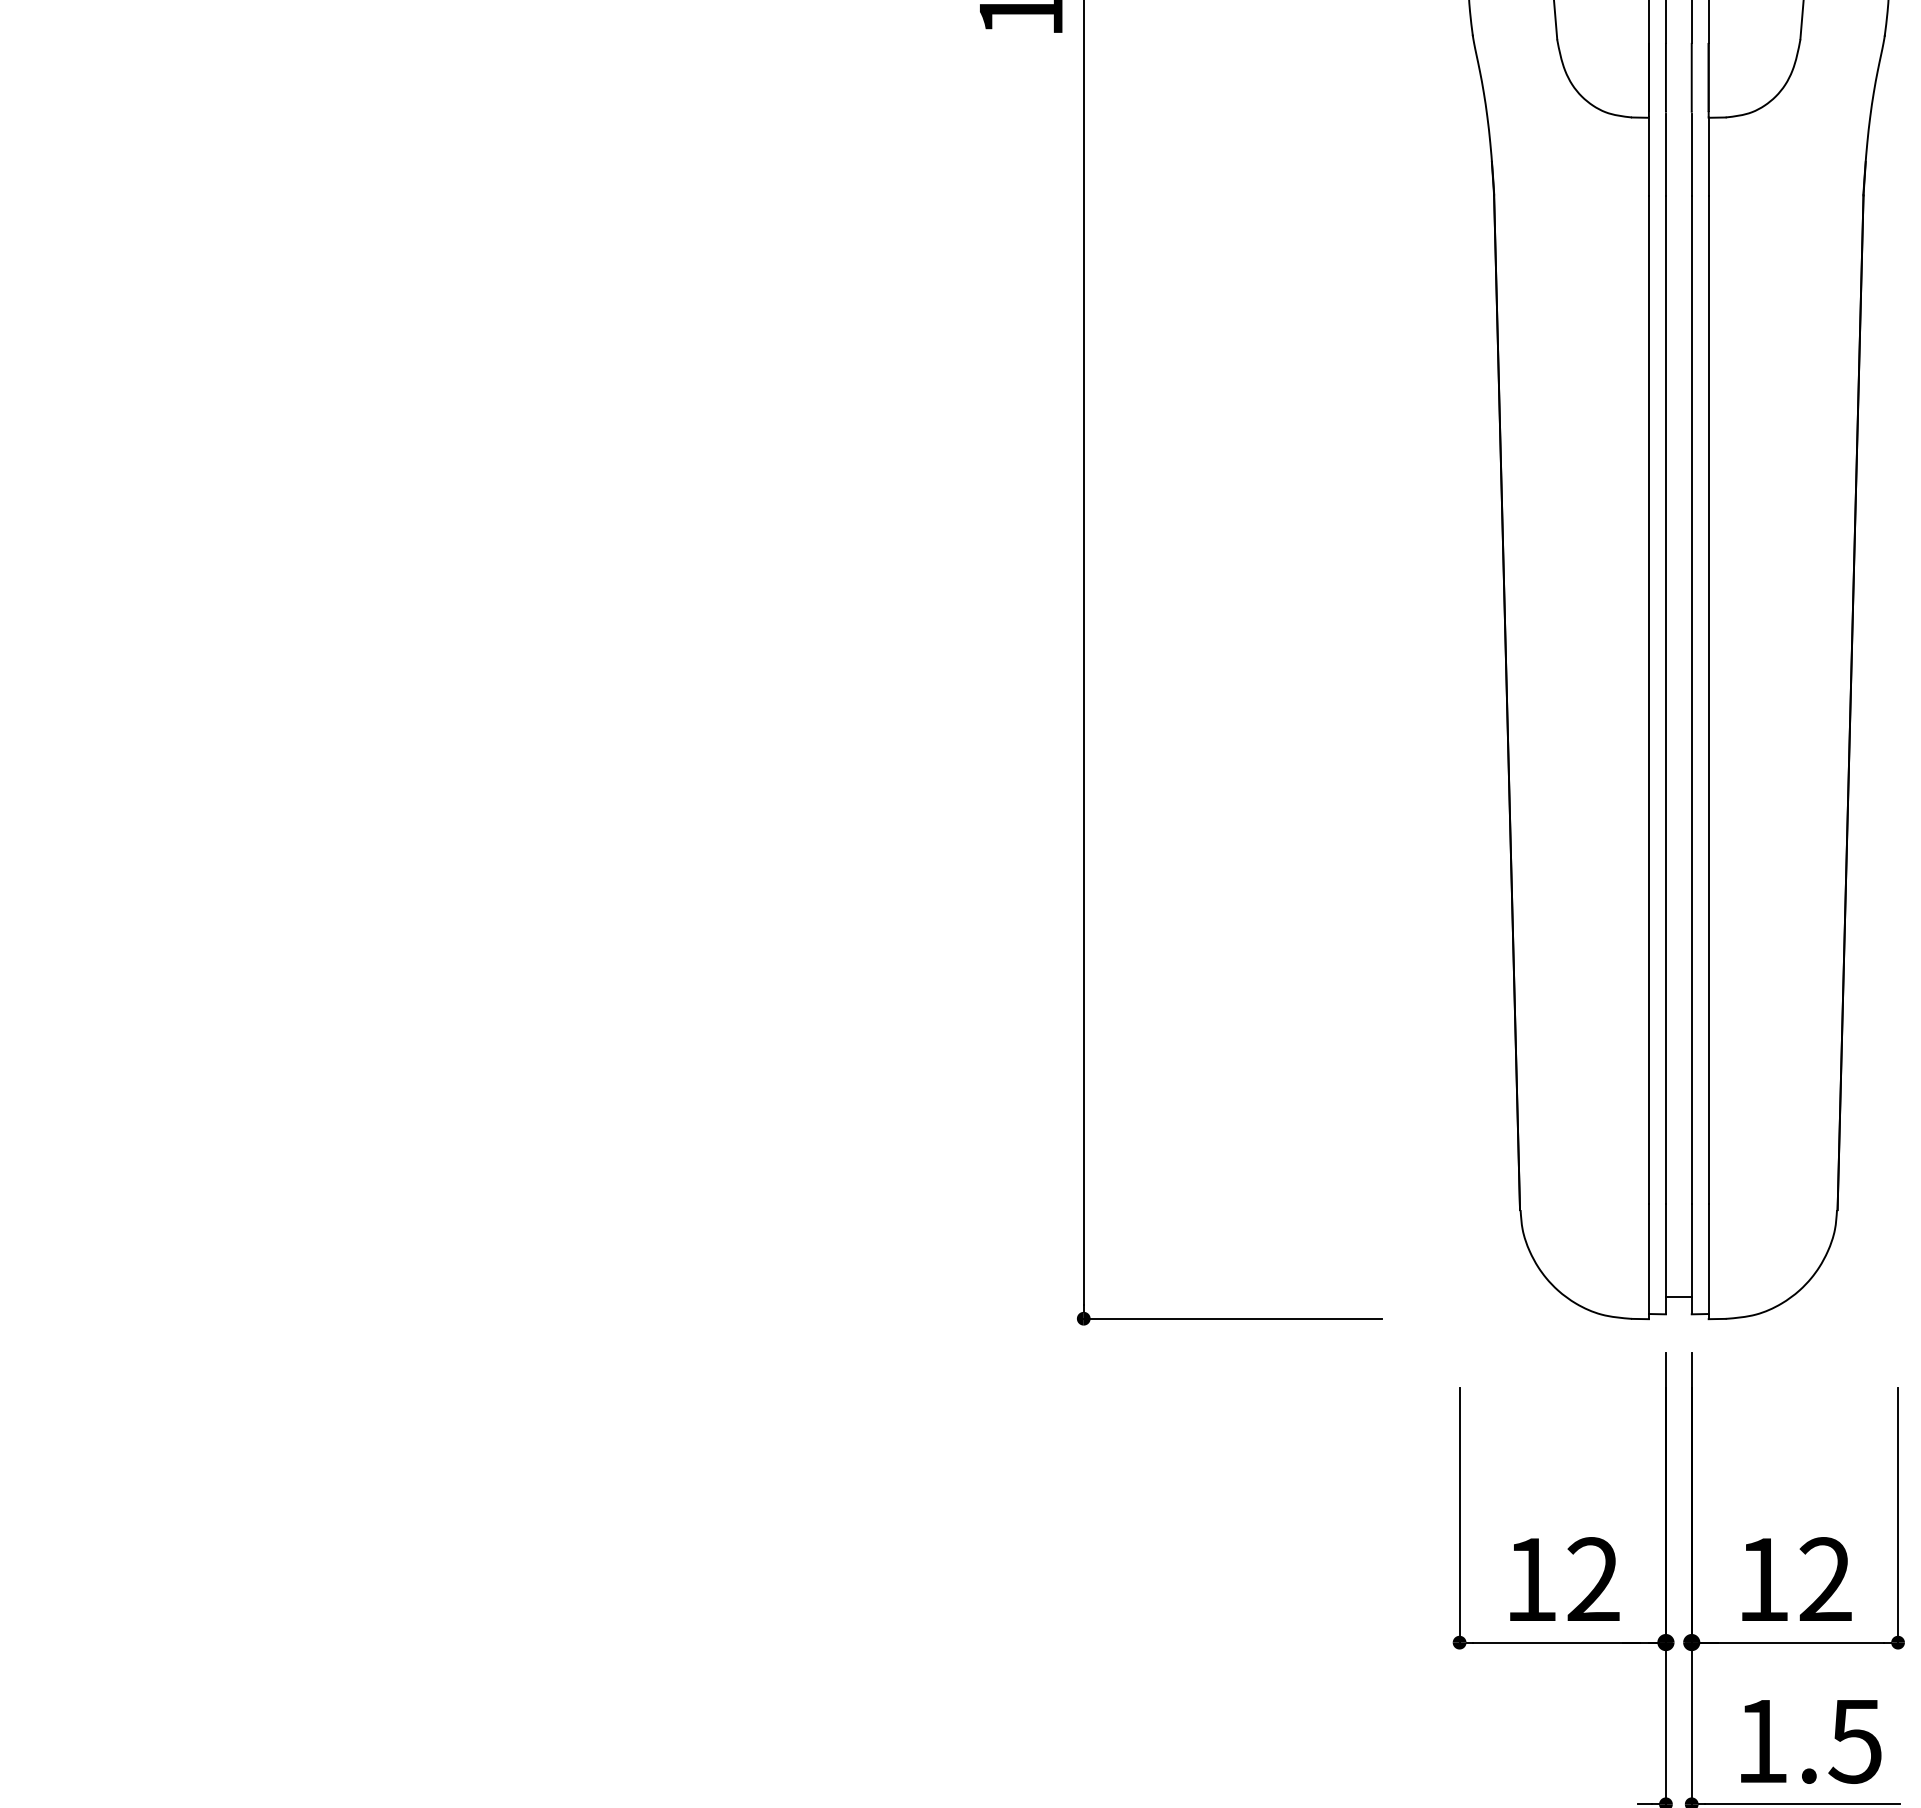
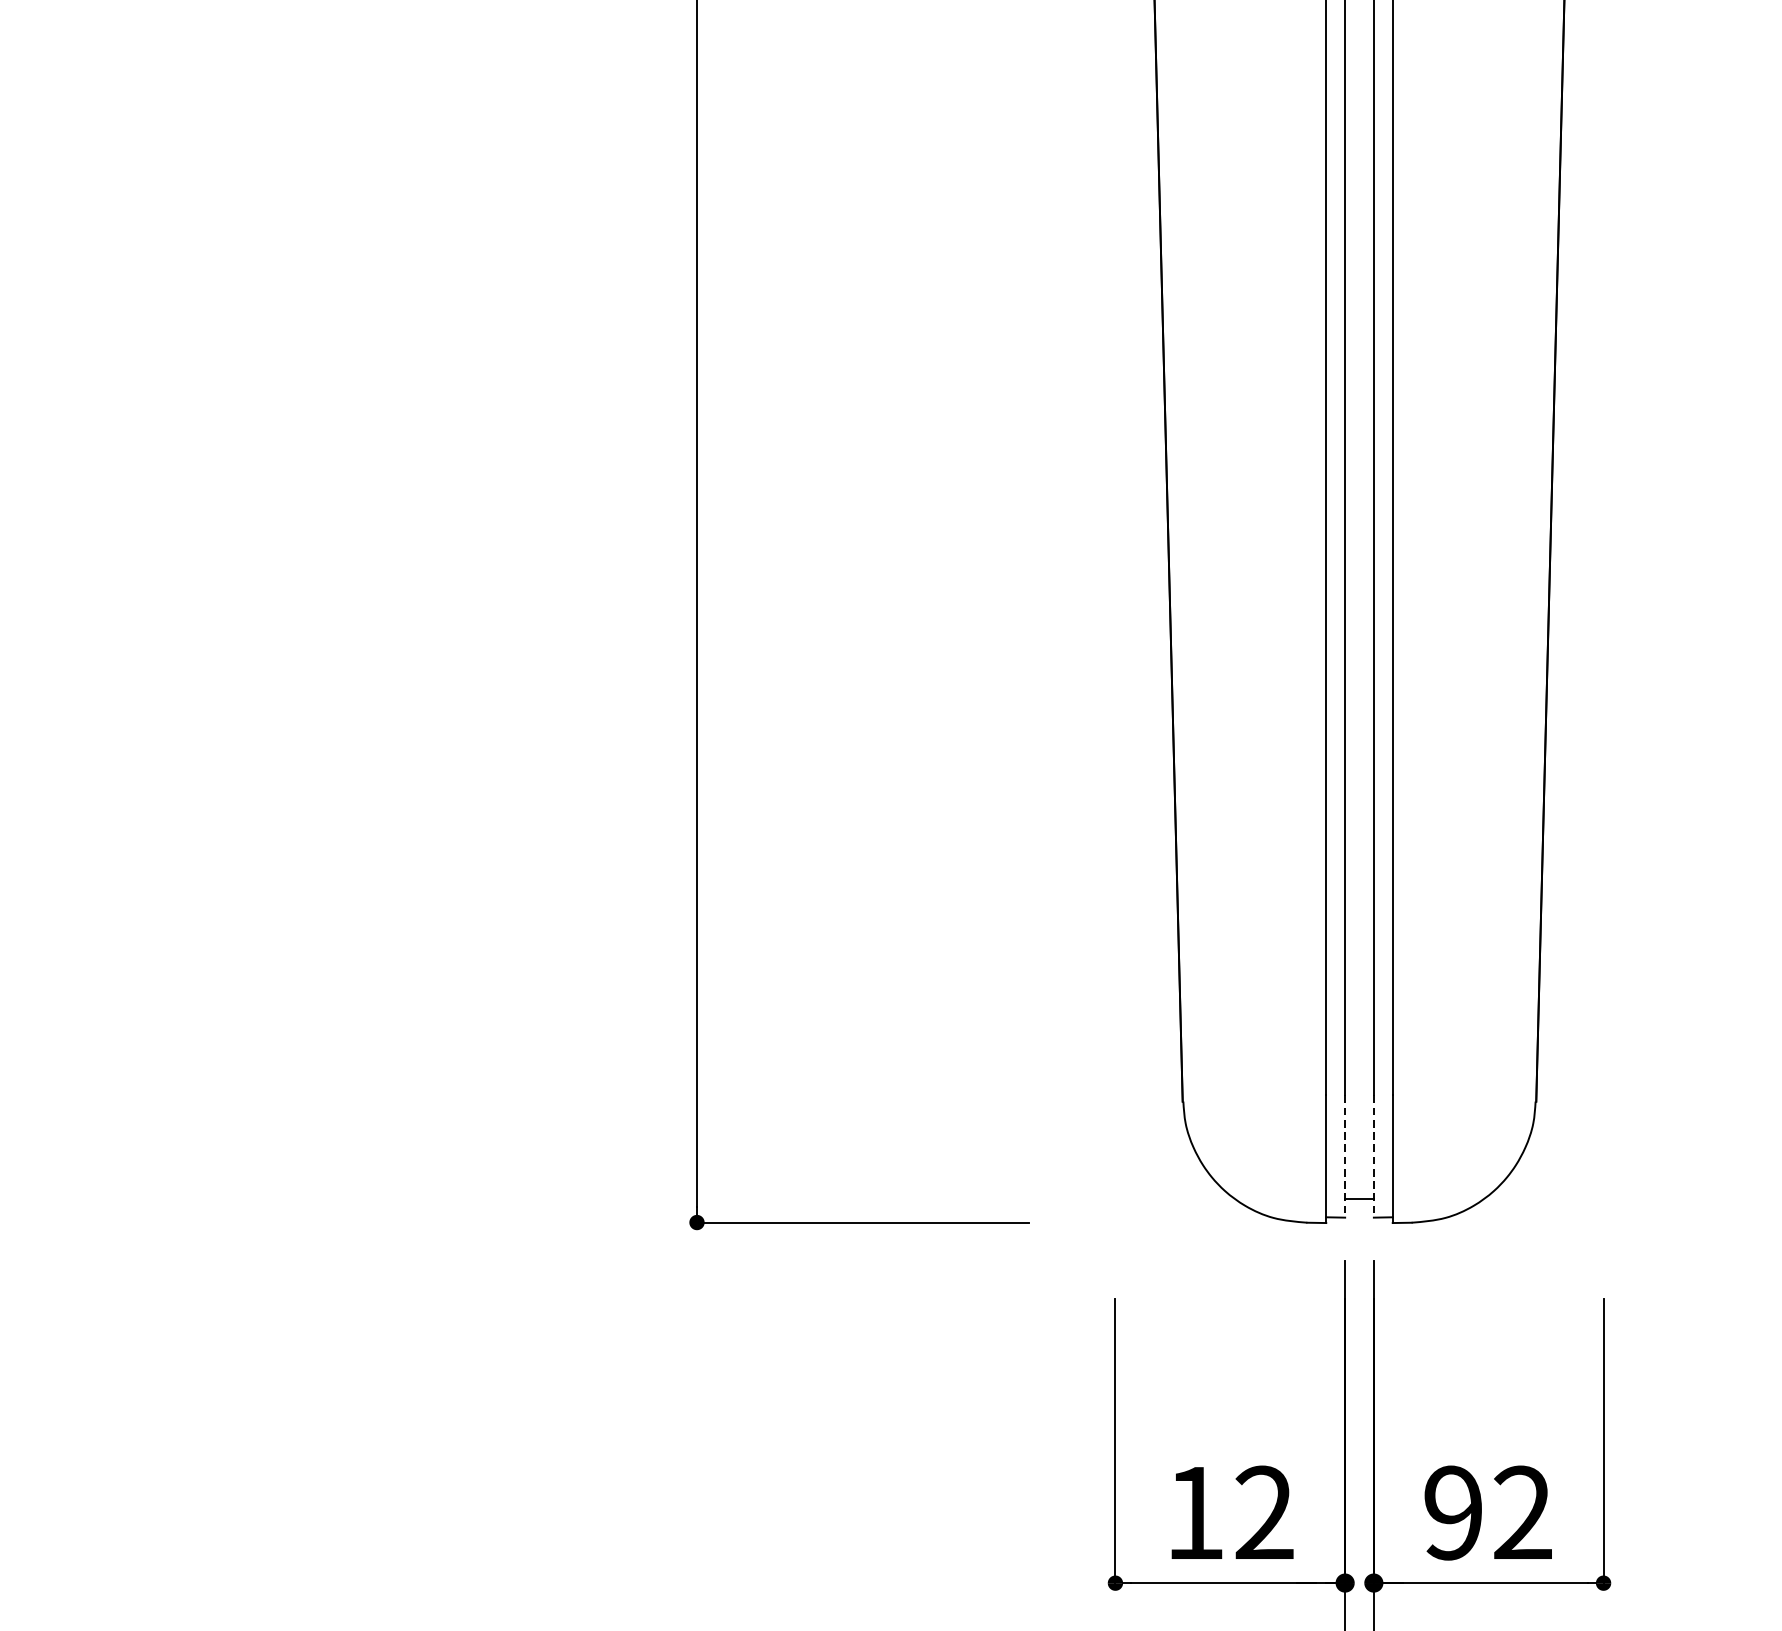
line: (1665, 1259) -> (1344, 1156), solid -> dashed
line: (1691, 1259) -> (1373, 1156), solid -> dashed
text: (1762, 1579) -> (1452, 1512), 12 -> 92

